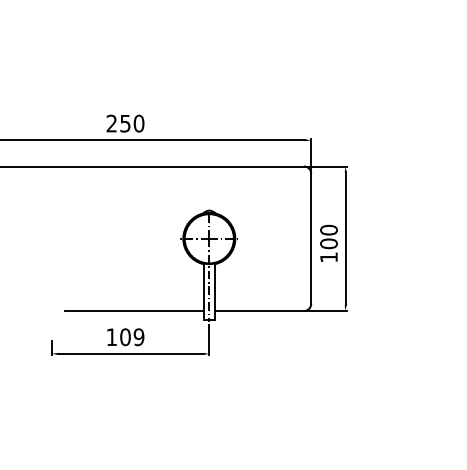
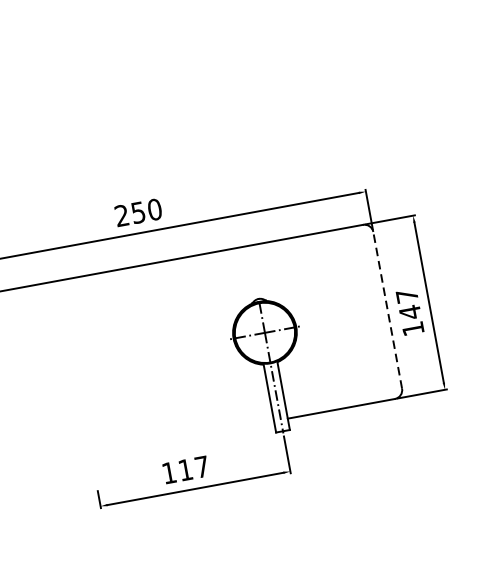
text: (328, 236) -> (408, 303), 100 -> 147
line: (311, 238) -> (387, 309), solid -> dashed
line: (133, 311) -> (189, 437), removed
text: (132, 337) -> (194, 468), 109 -> 117

